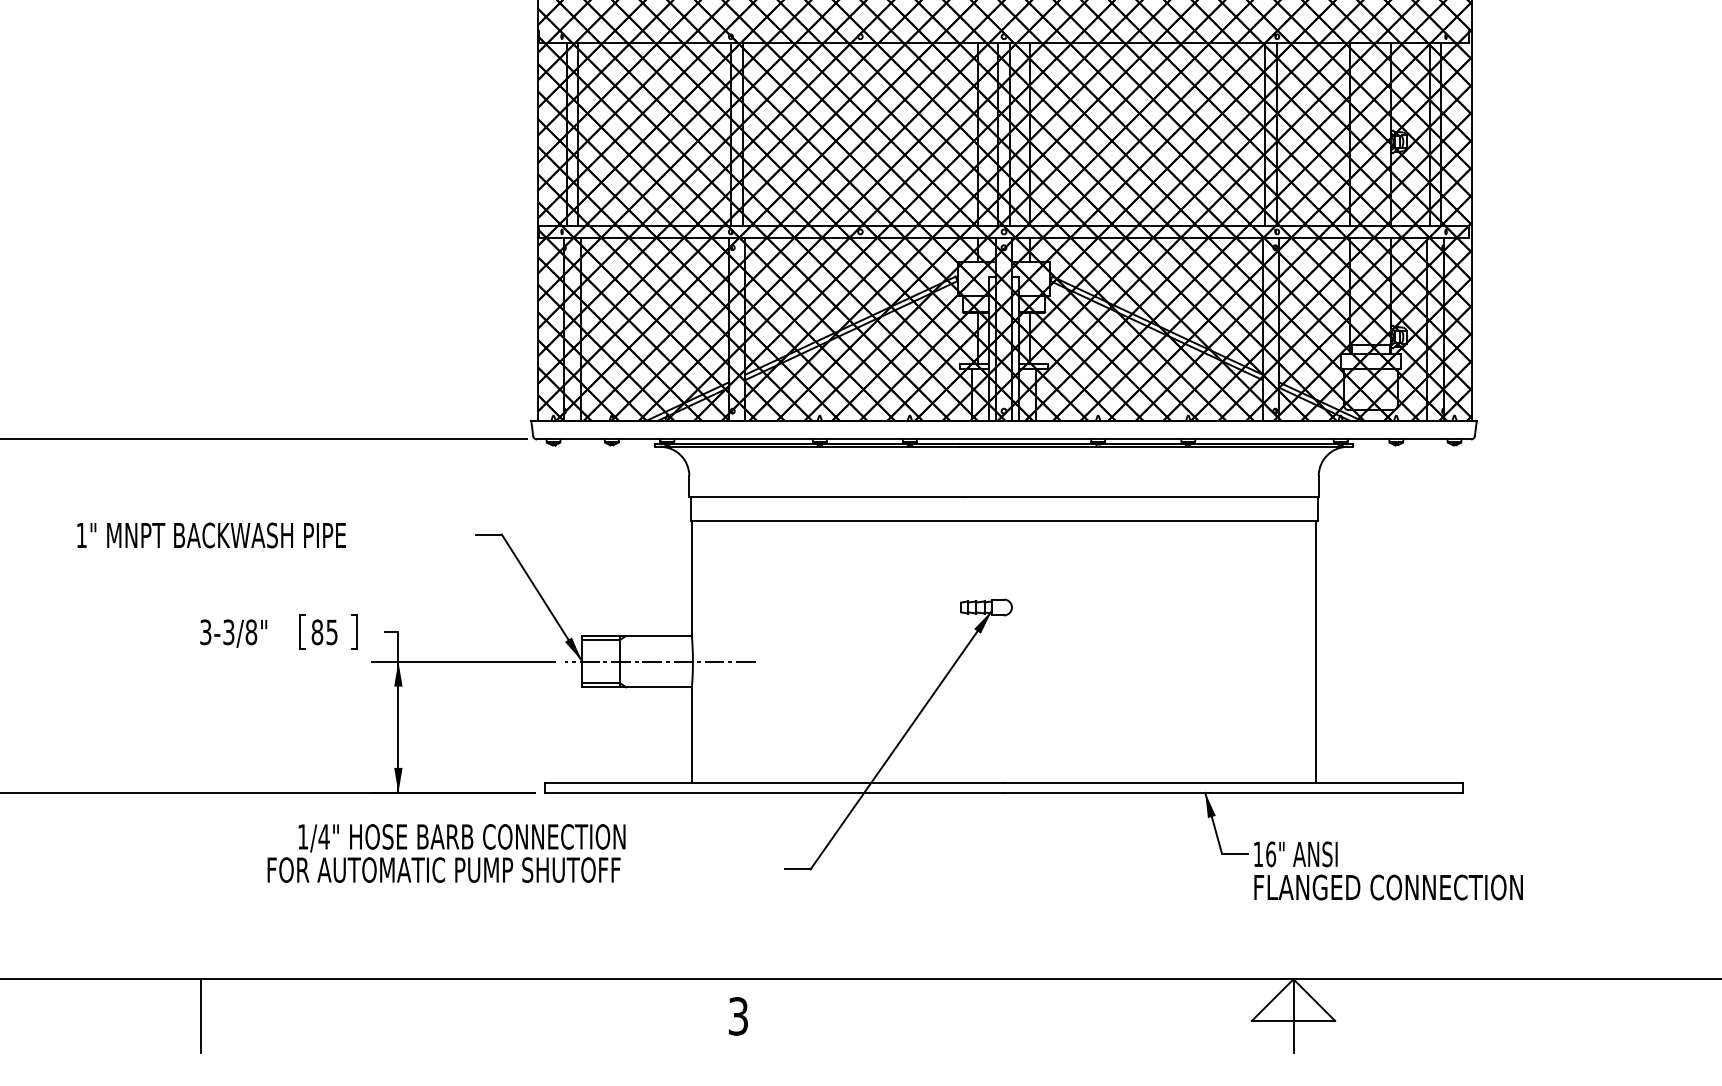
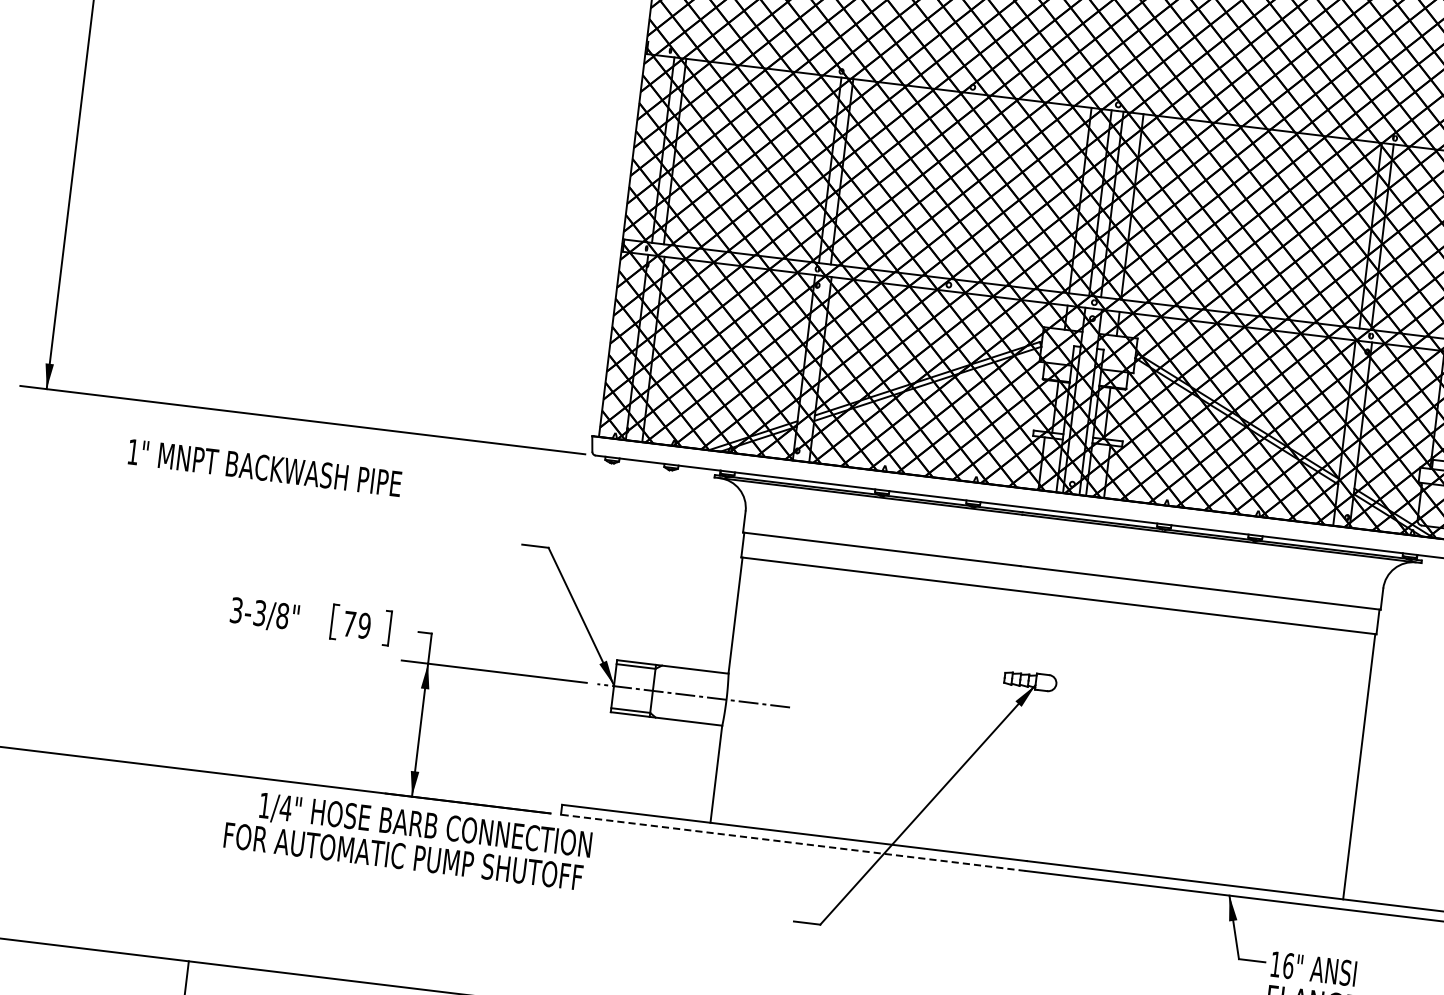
text: (211, 535) -> (264, 468), moved
text: (324, 632) -> (356, 625), 85 -> 79
line: (774, 792) -> (793, 842), solid -> dashed
text: (446, 853) -> (407, 840), moved

